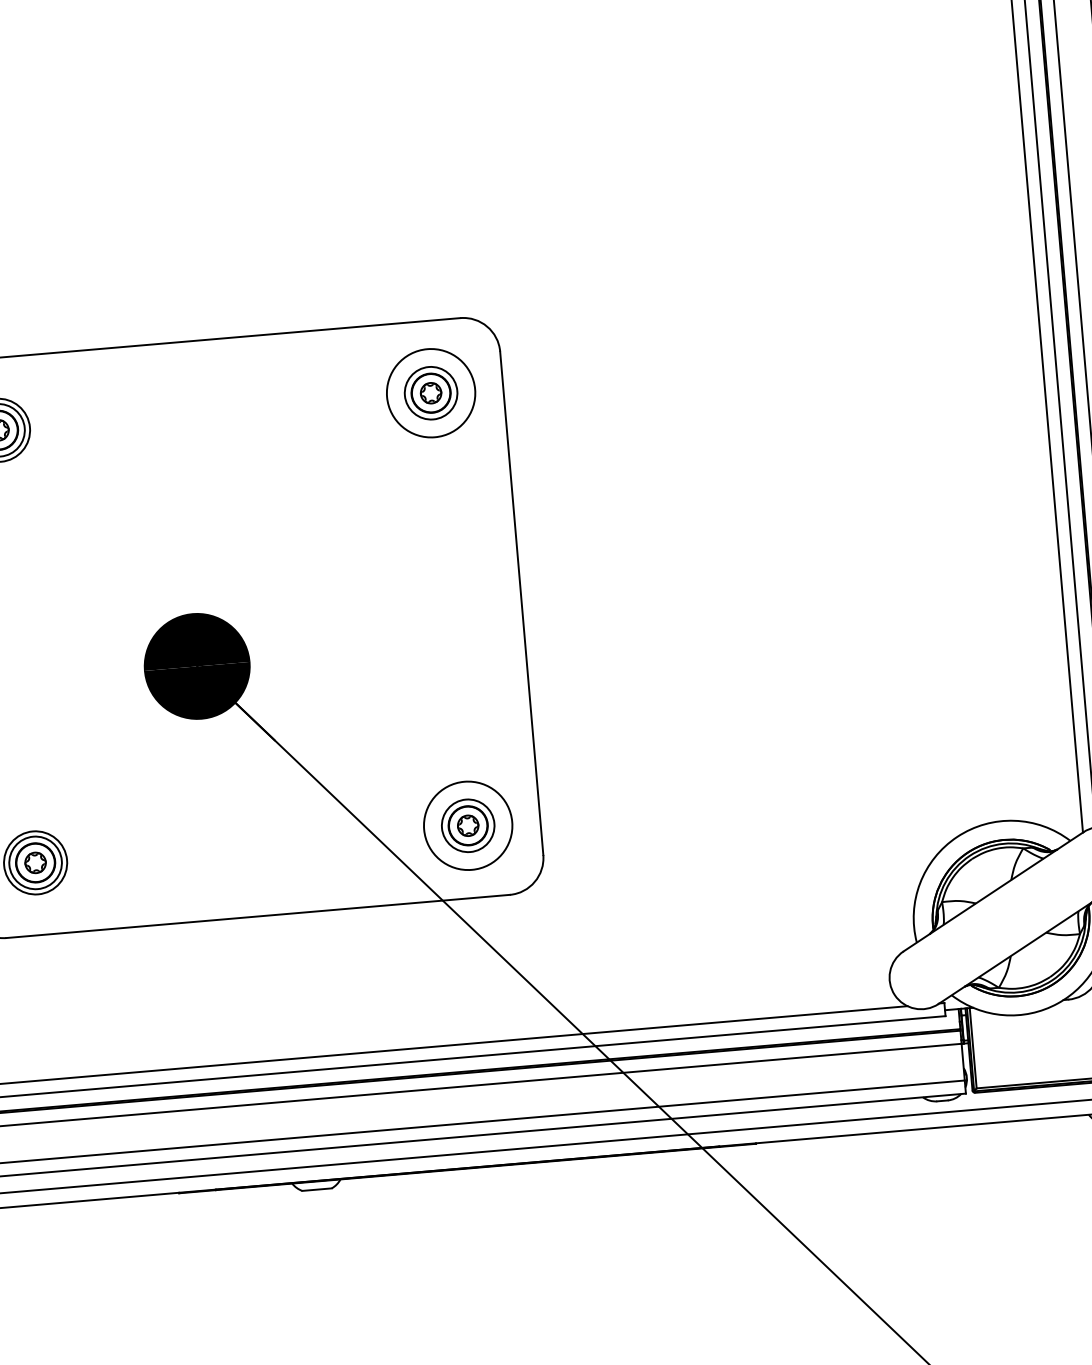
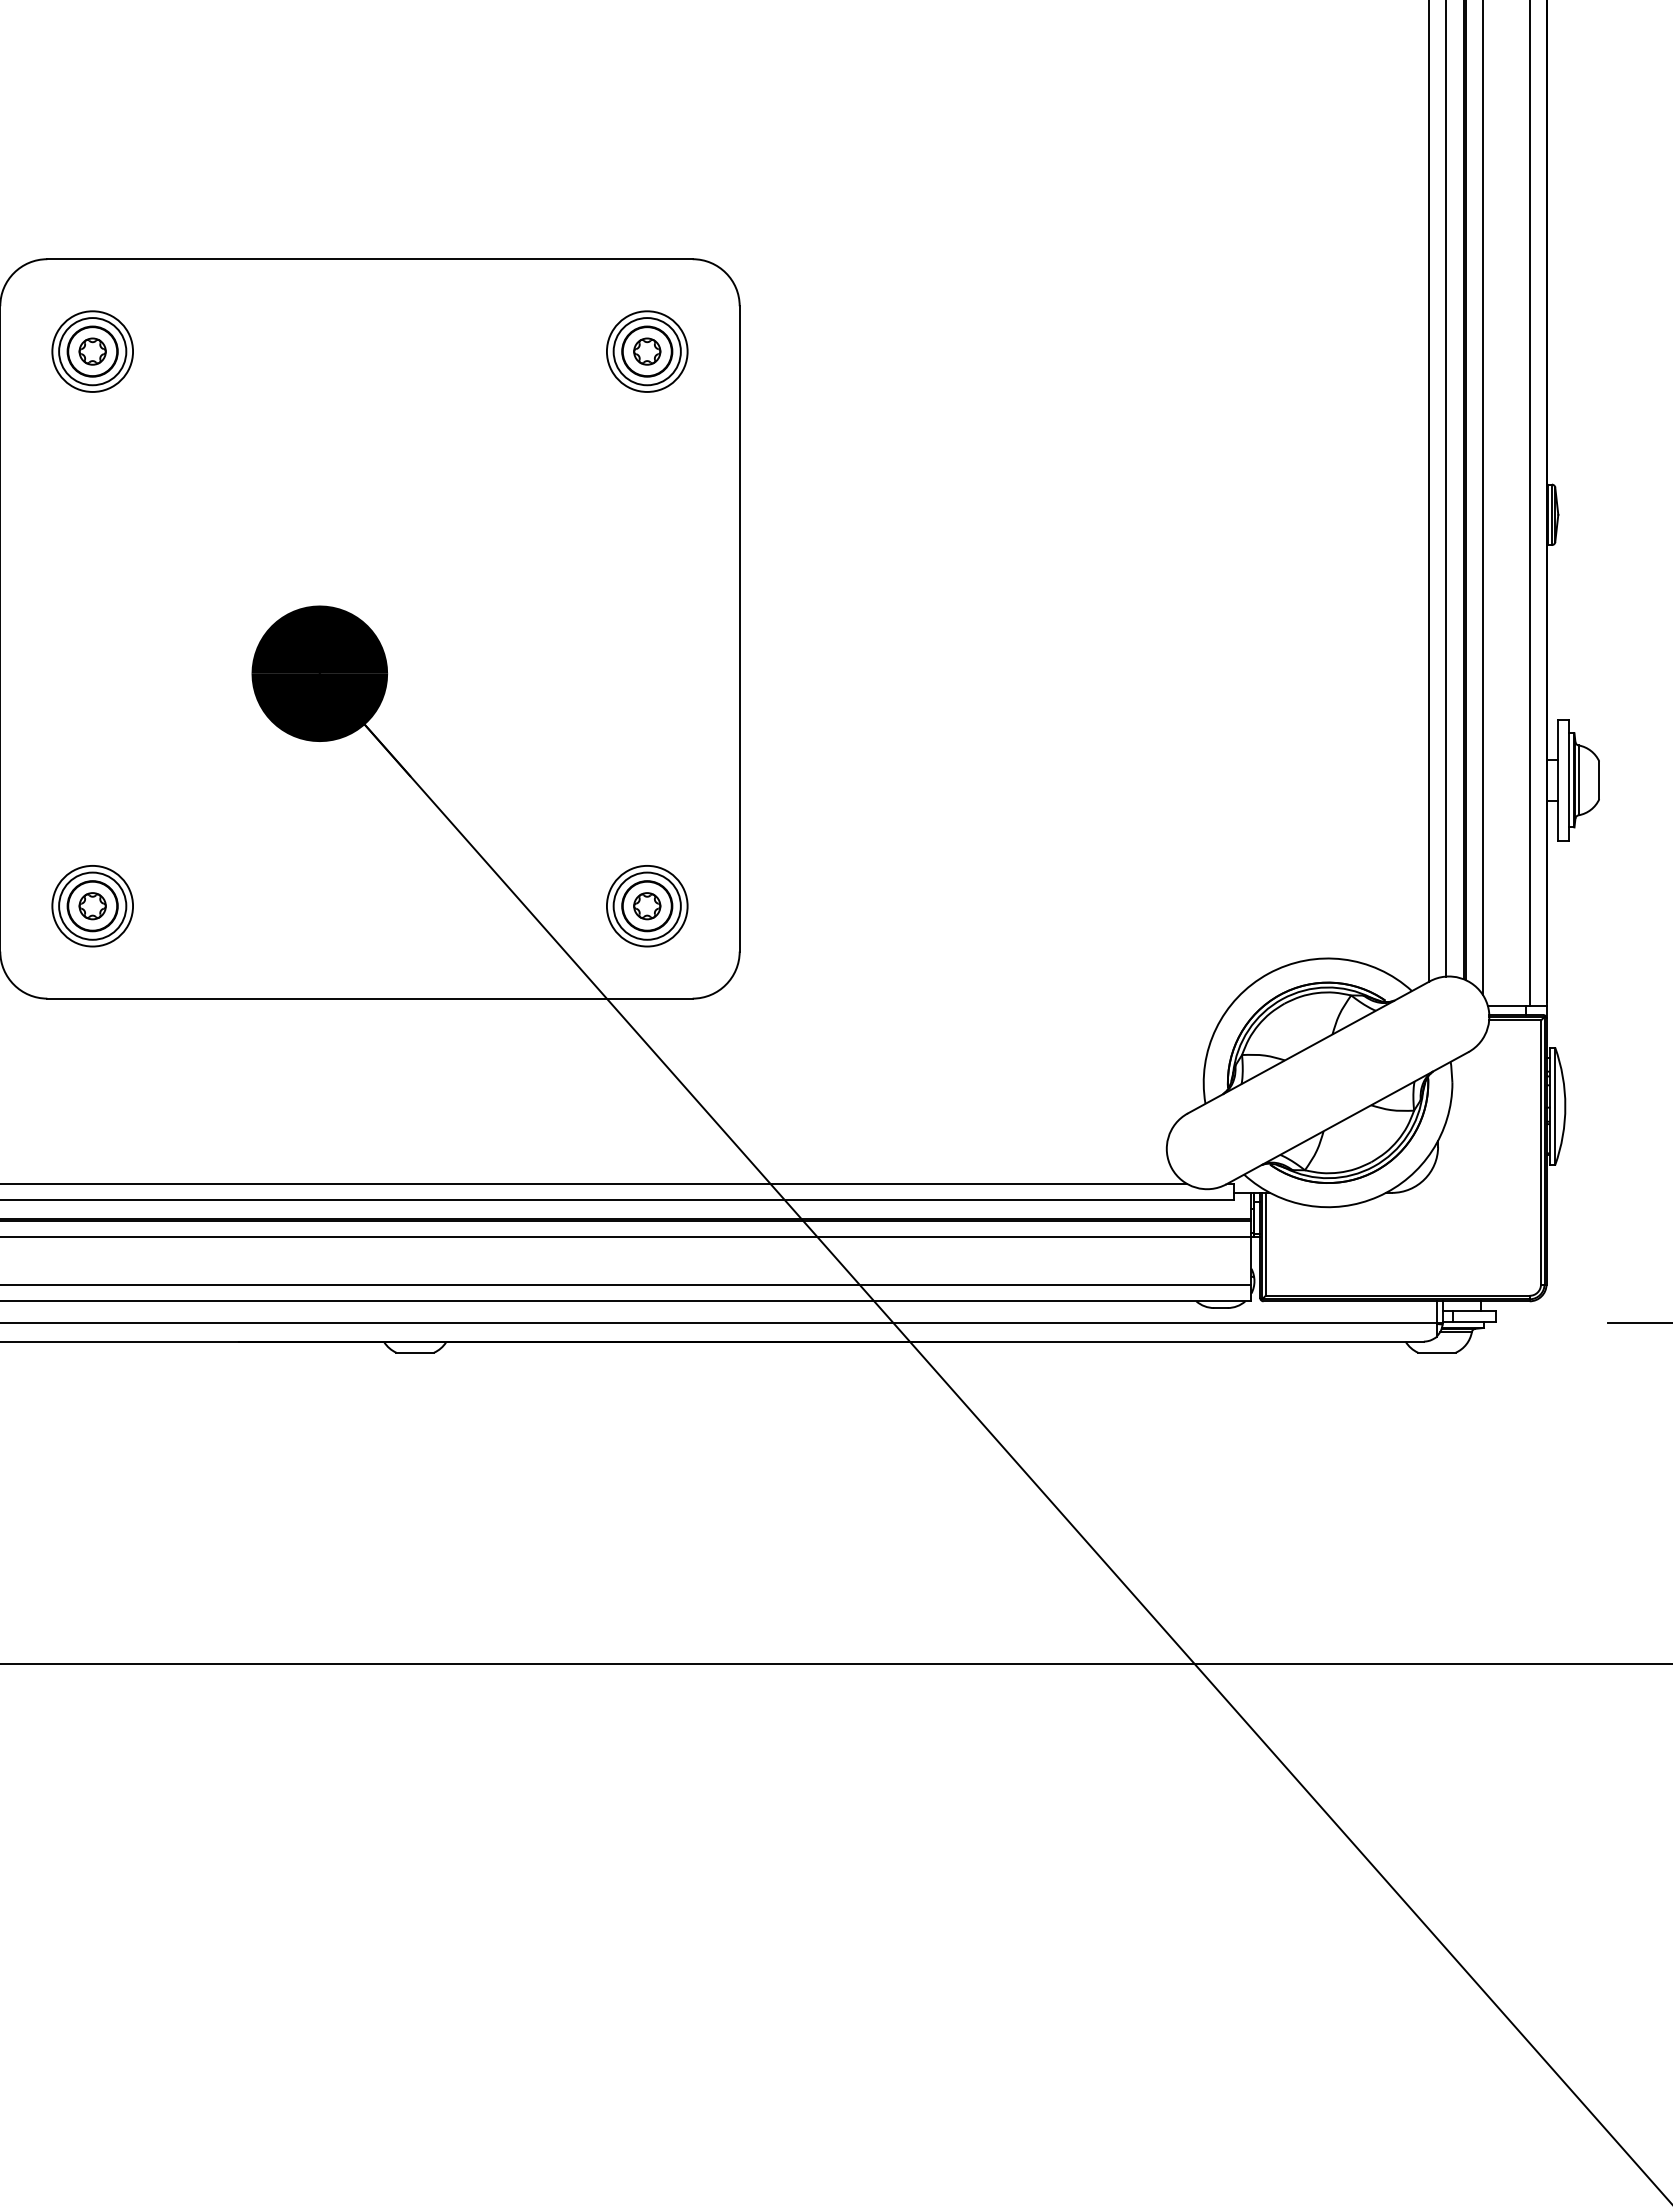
circle: (430, 393) -> (646, 351), size x0.71
circle: (467, 825) -> (646, 905), size x0.71

